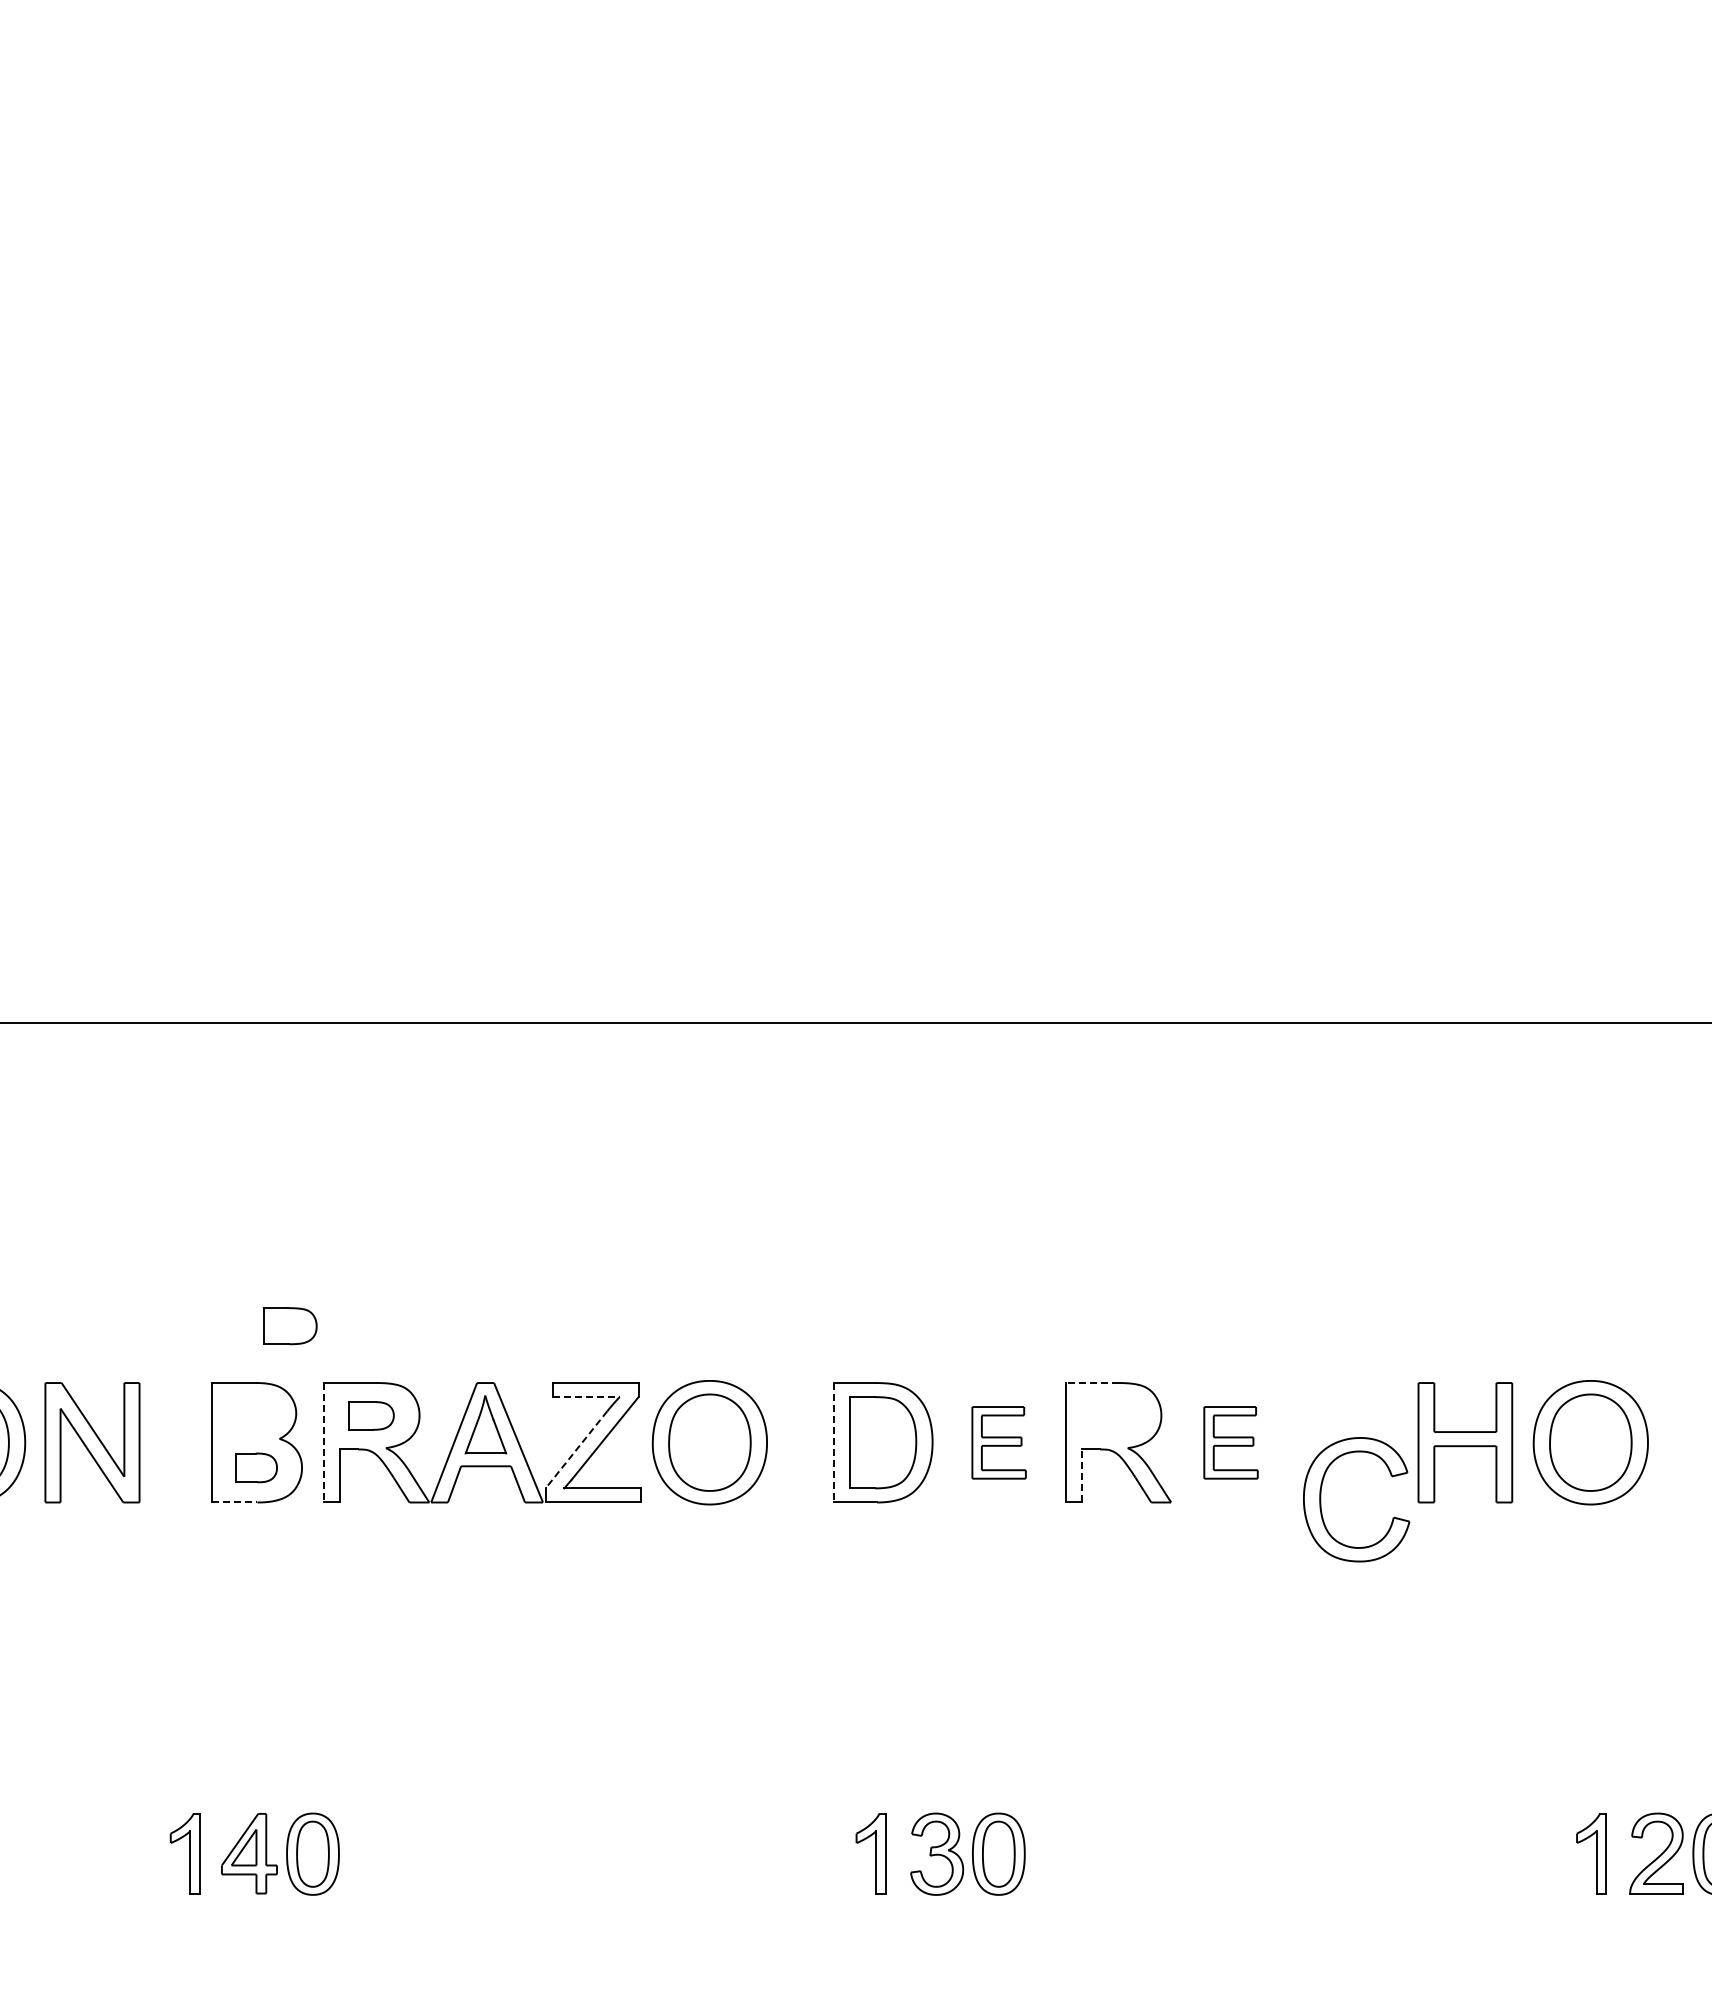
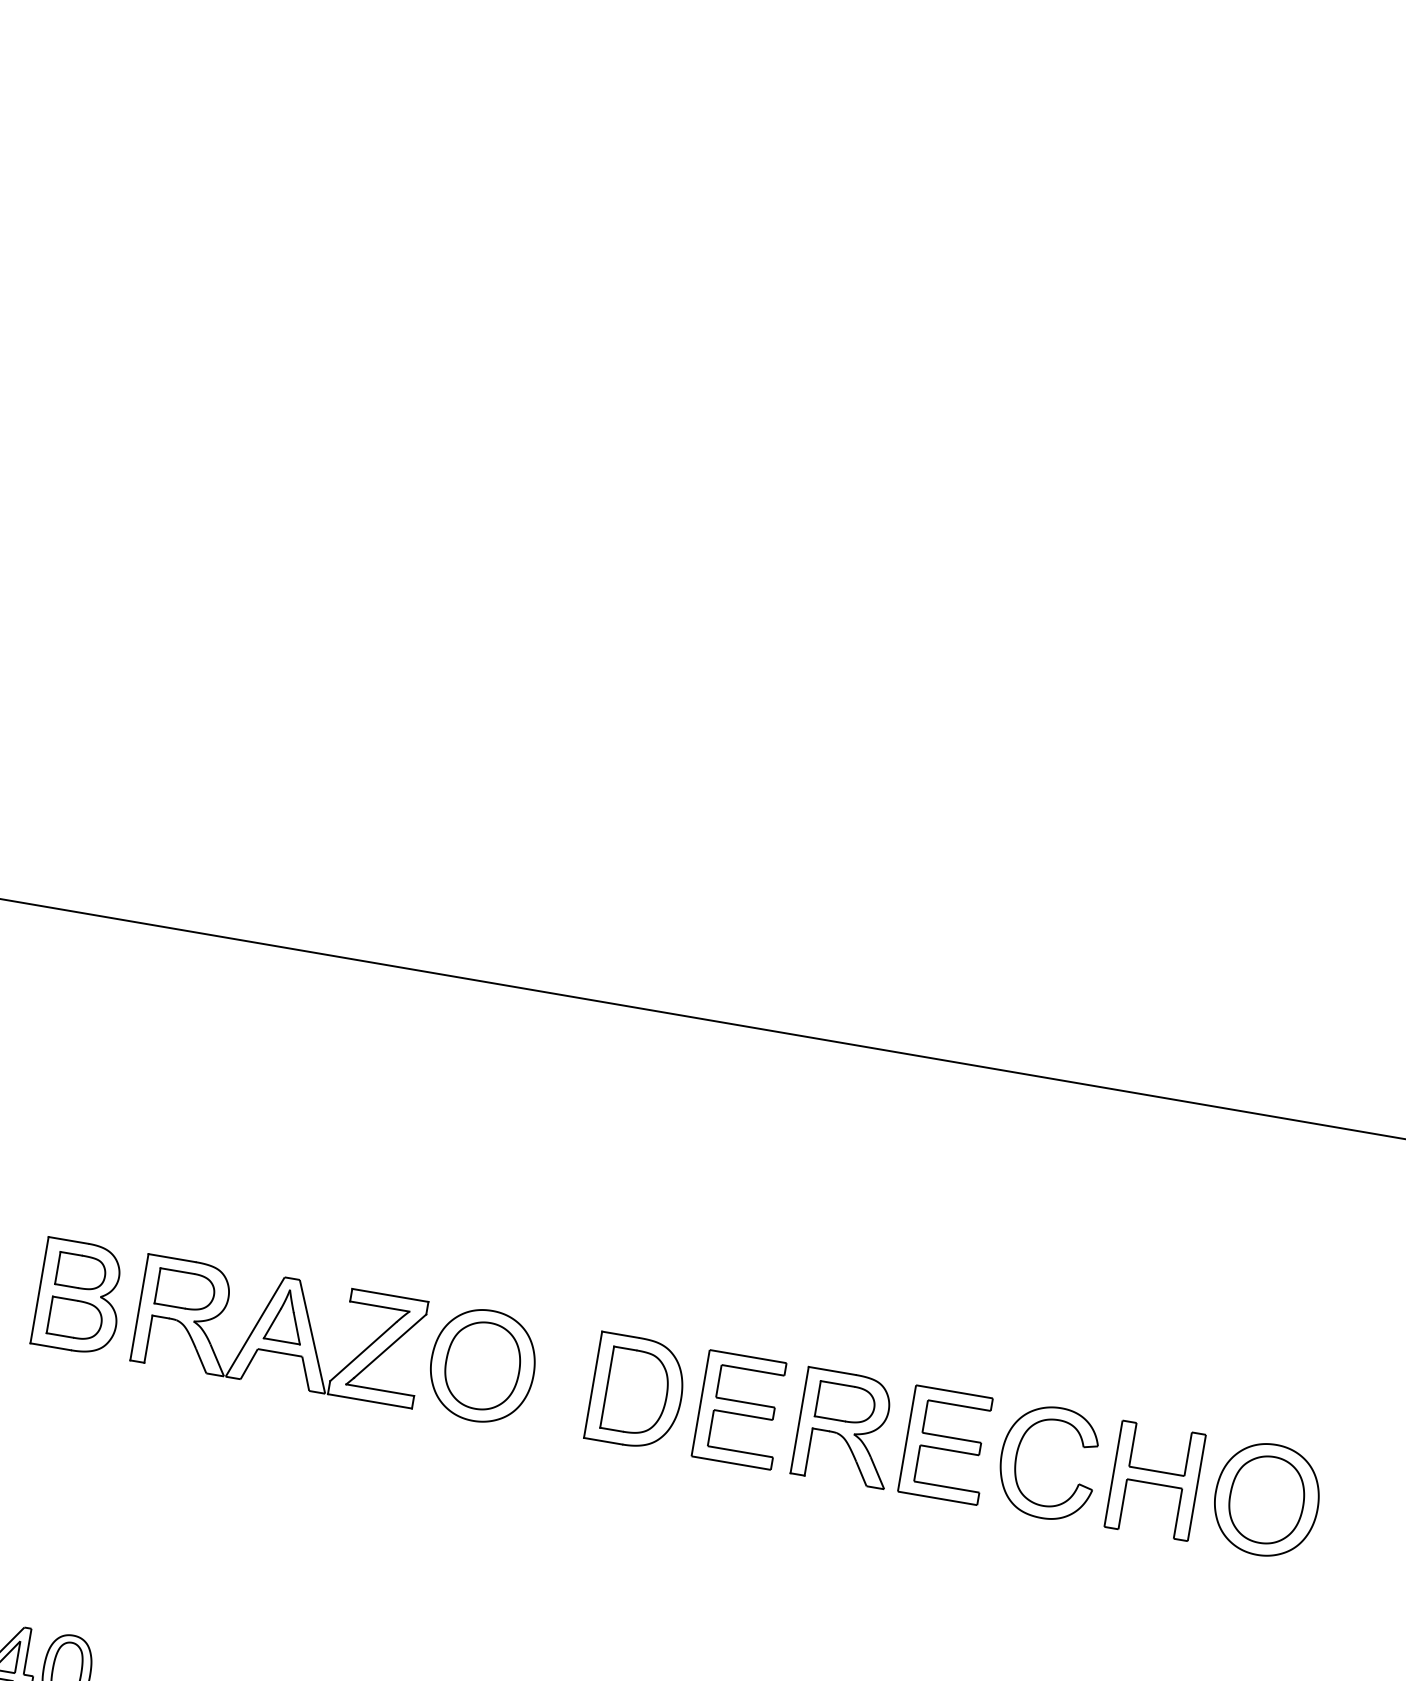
part: (290, 1326) -> (81, 1272), moved
line: (1091, 1383) -> (831, 1371), dashed -> solid
line: (586, 1397) -> (379, 1306), dashed -> solid
part: (371, 1415) -> (185, 1290), size x1.43
part: (1113, 1415) -> (846, 1403), added
line: (324, 1442) -> (139, 1307), dashed -> solid
line: (833, 1442) -> (592, 1384), dashed -> solid
part: (998, 1442) -> (739, 1409), size x1.67
part: (1230, 1442) -> (946, 1444), size x1.67
line: (576, 1449) -> (363, 1351), dashed -> solid
part: (256, 1467) -> (75, 1318), size x1.43
line: (1081, 1475) -> (808, 1451), dashed -> solid
part: (1321, 1499) -> (1017, 1457), moved
line: (234, 1502) -> (50, 1346), dashed -> solid

